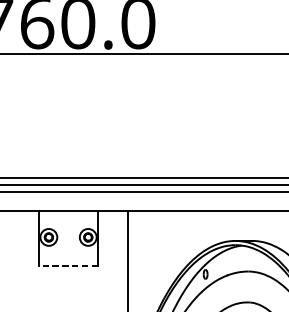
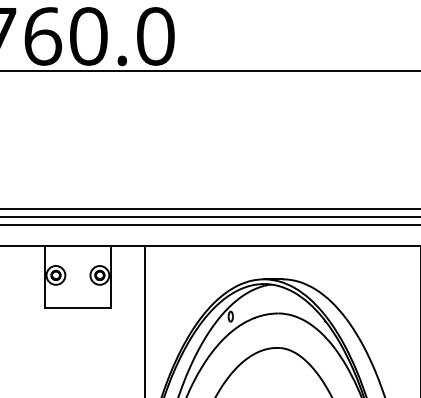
line: (68, 266) -> (77, 307), dashed -> solid

